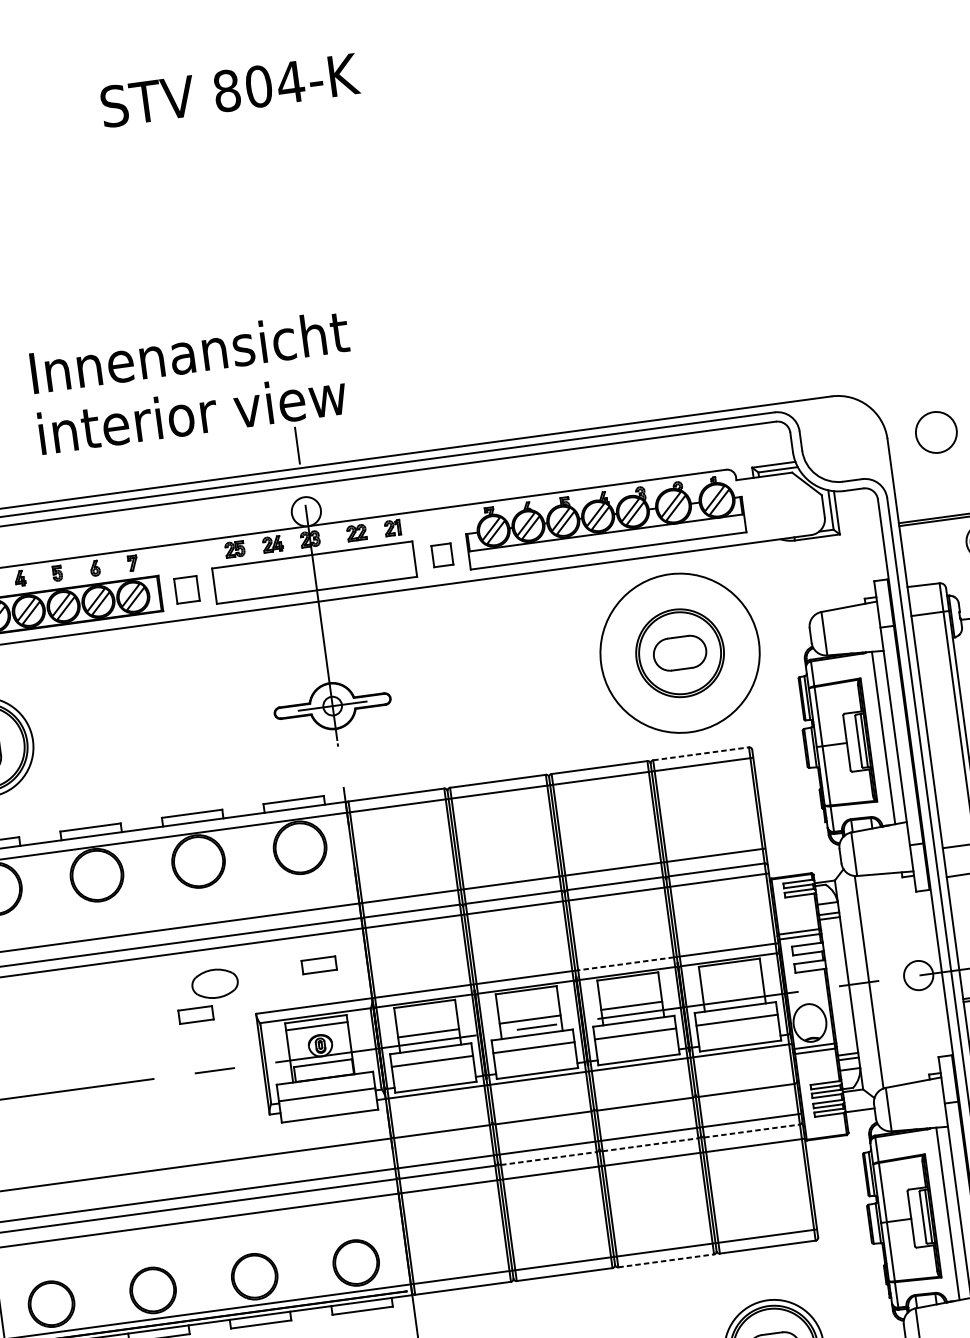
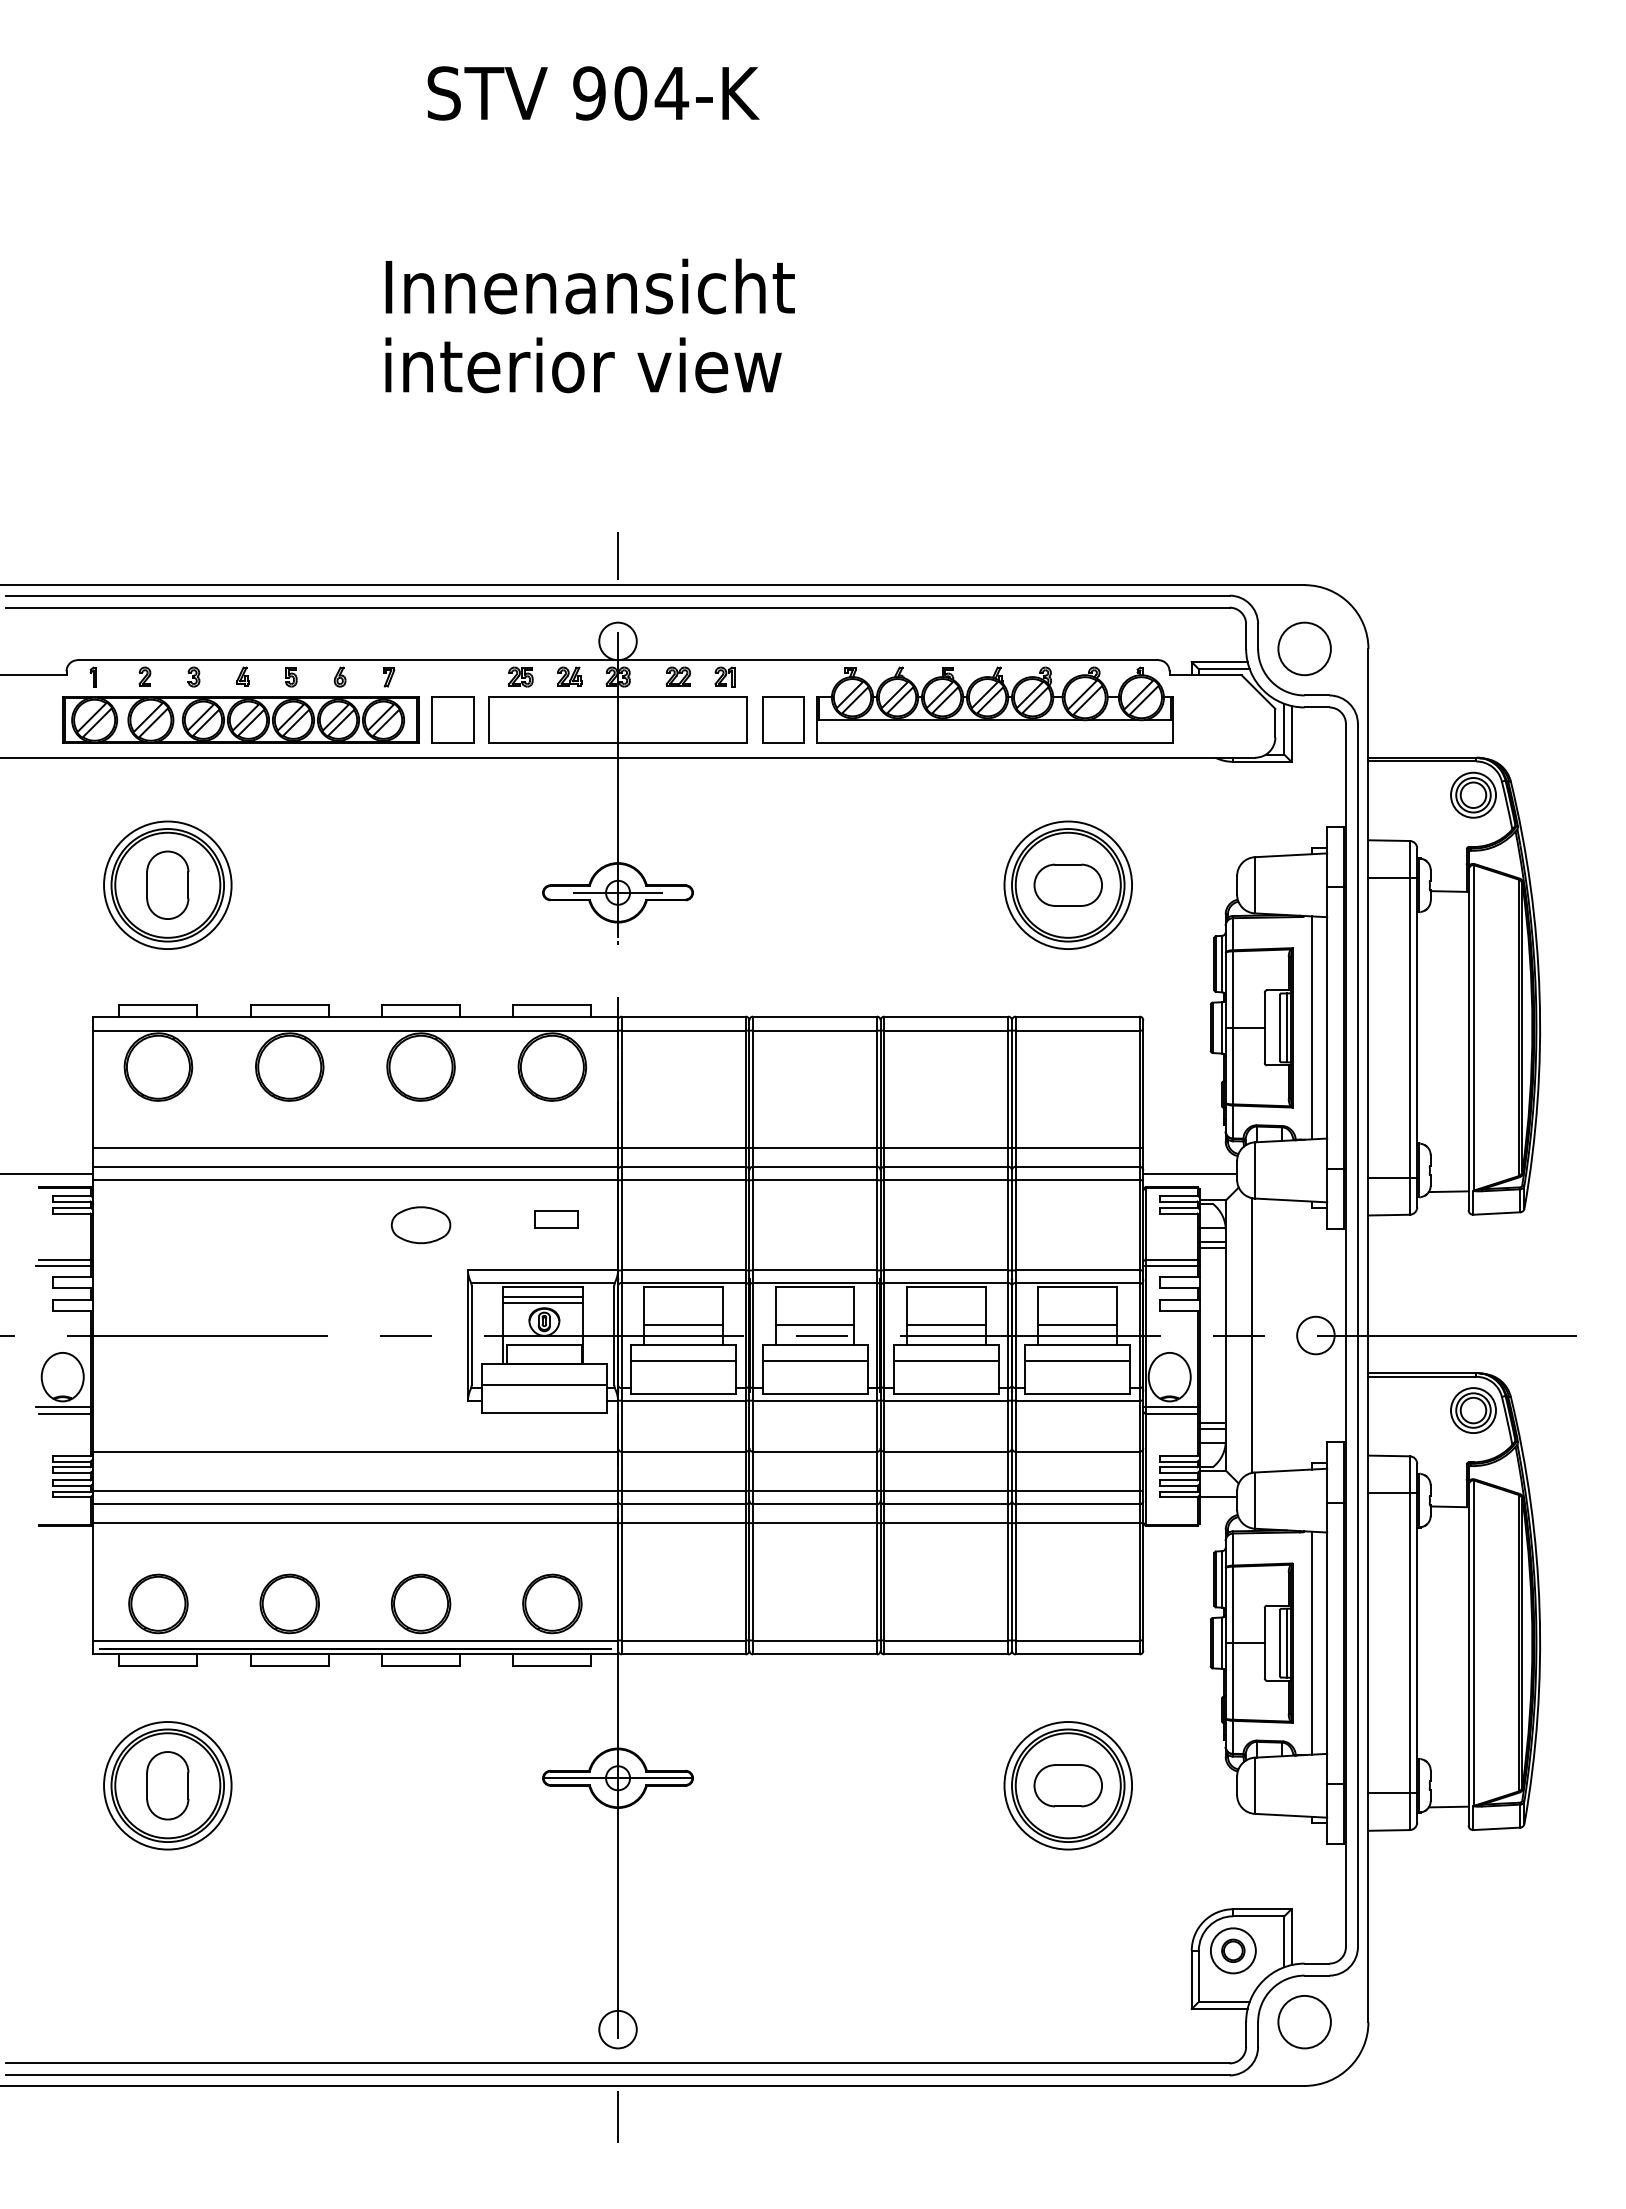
text: (227, 90) -> (589, 93), 804-K -> 904-K
text: (193, 382) -> (589, 325), moved
circle: (936, 432) -> (1304, 648), moved
part: (442, 554) -> (783, 719), size x1.67
part: (186, 589) -> (452, 719), size x1.43
circle: (680, 653) -> (1068, 885), size x0.62
line: (700, 753) -> (1077, 1016), dashed -> solid
line: (804, 864) -> (1190, 1174), added
line: (626, 963) -> (946, 1270), dashed -> solid
line: (733, 991) -> (1077, 1324), added
part: (196, 1014) -> (391, 1261), removed
line: (317, 1030) -> (542, 1302), added
line: (751, 1131) -> (1077, 1504), dashed -> solid
line: (650, 1144) -> (946, 1504), dashed -> solid
line: (549, 1158) -> (815, 1504), dashed -> solid
line: (666, 1260) -> (946, 1654), dashed -> solid

